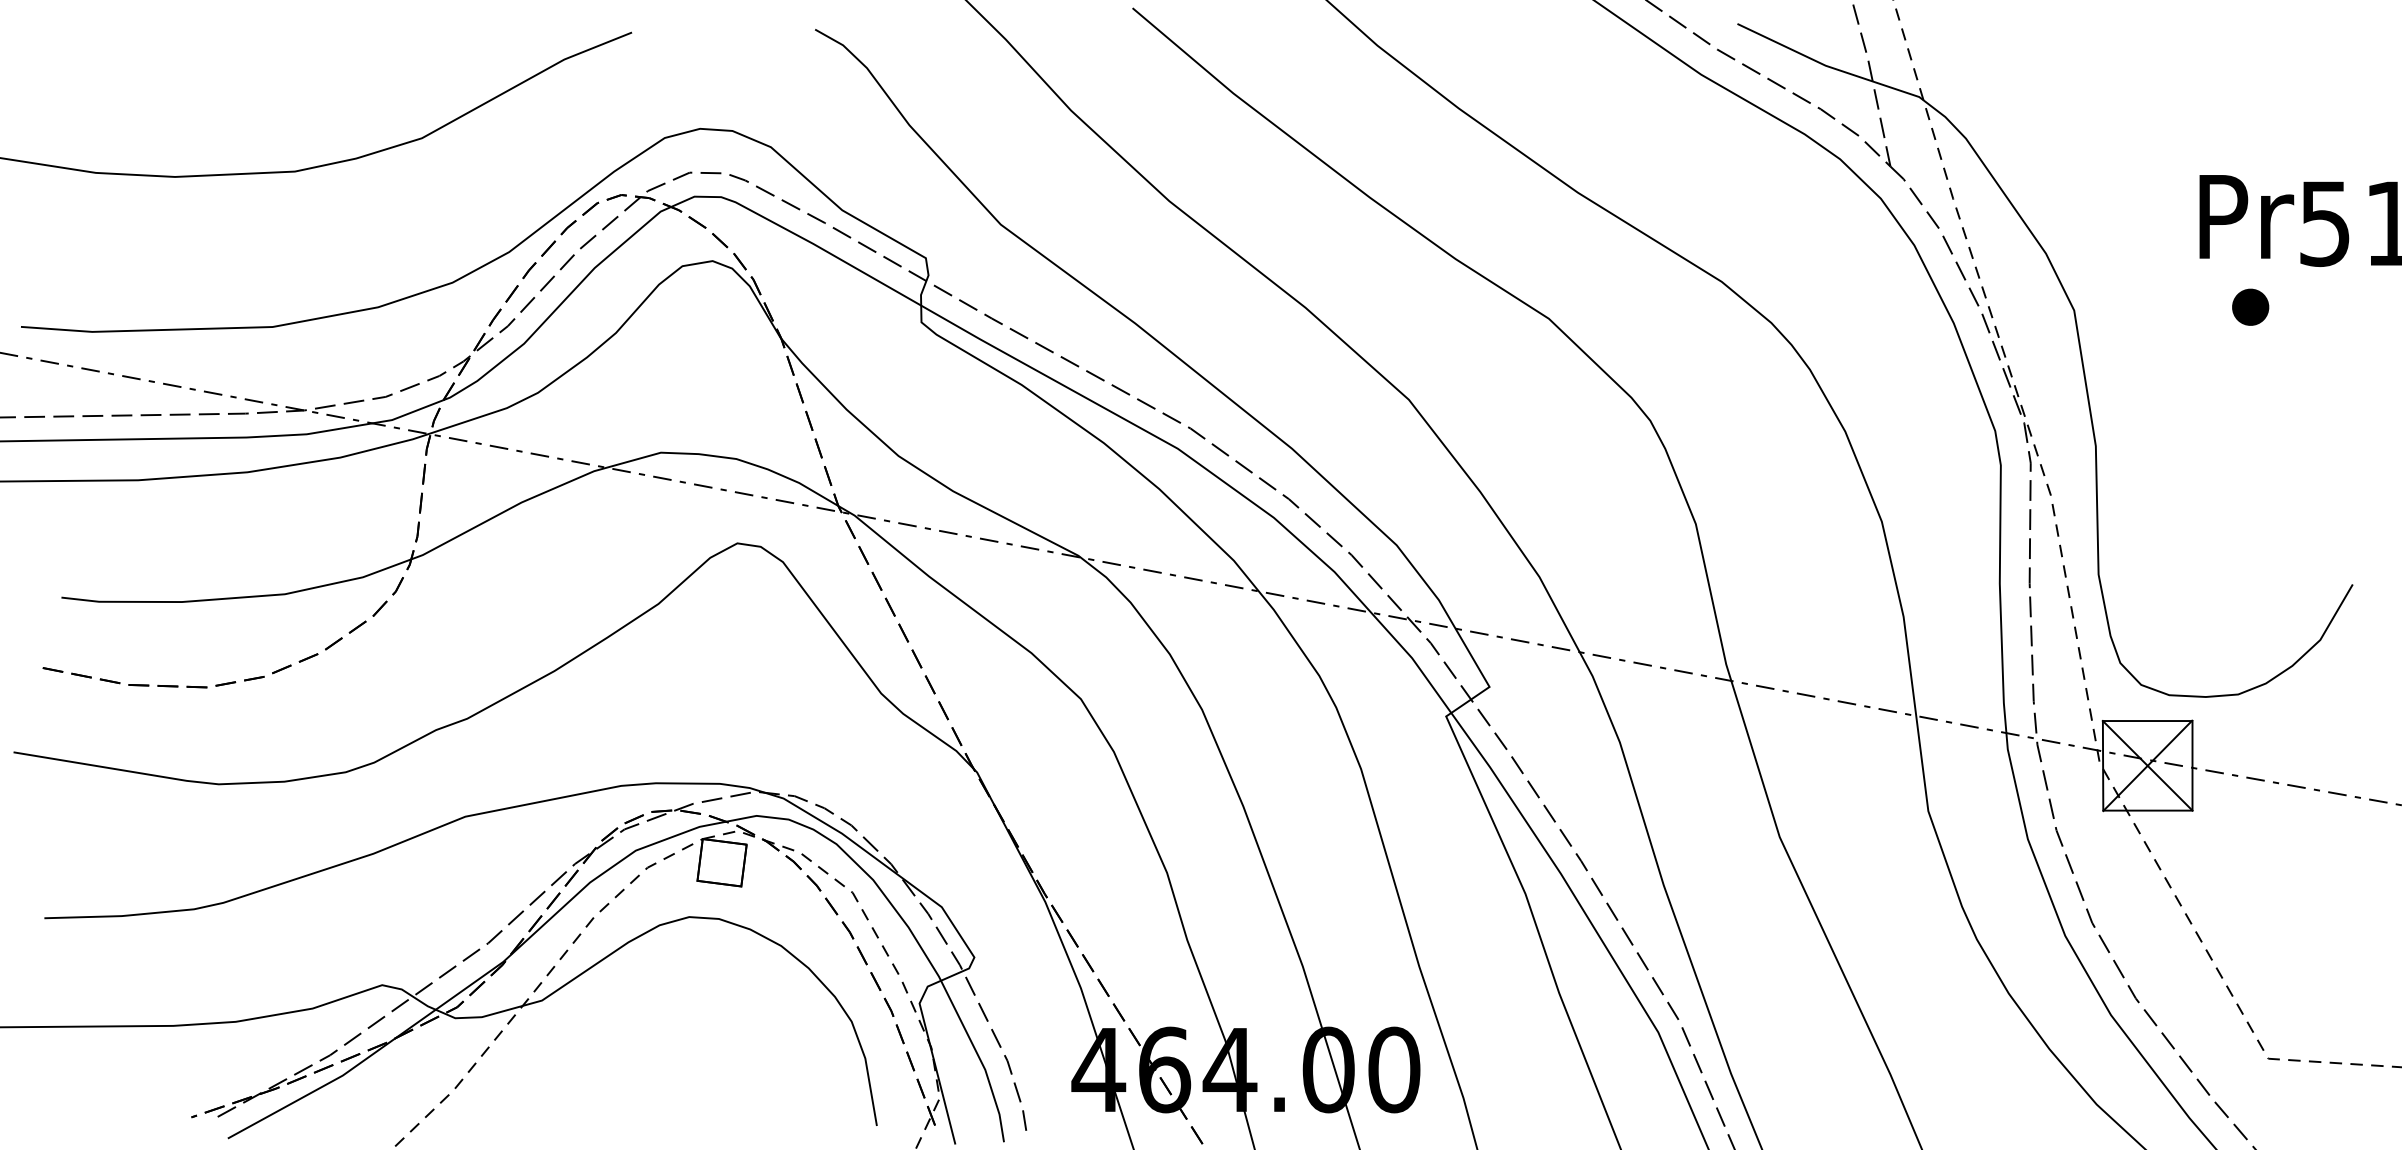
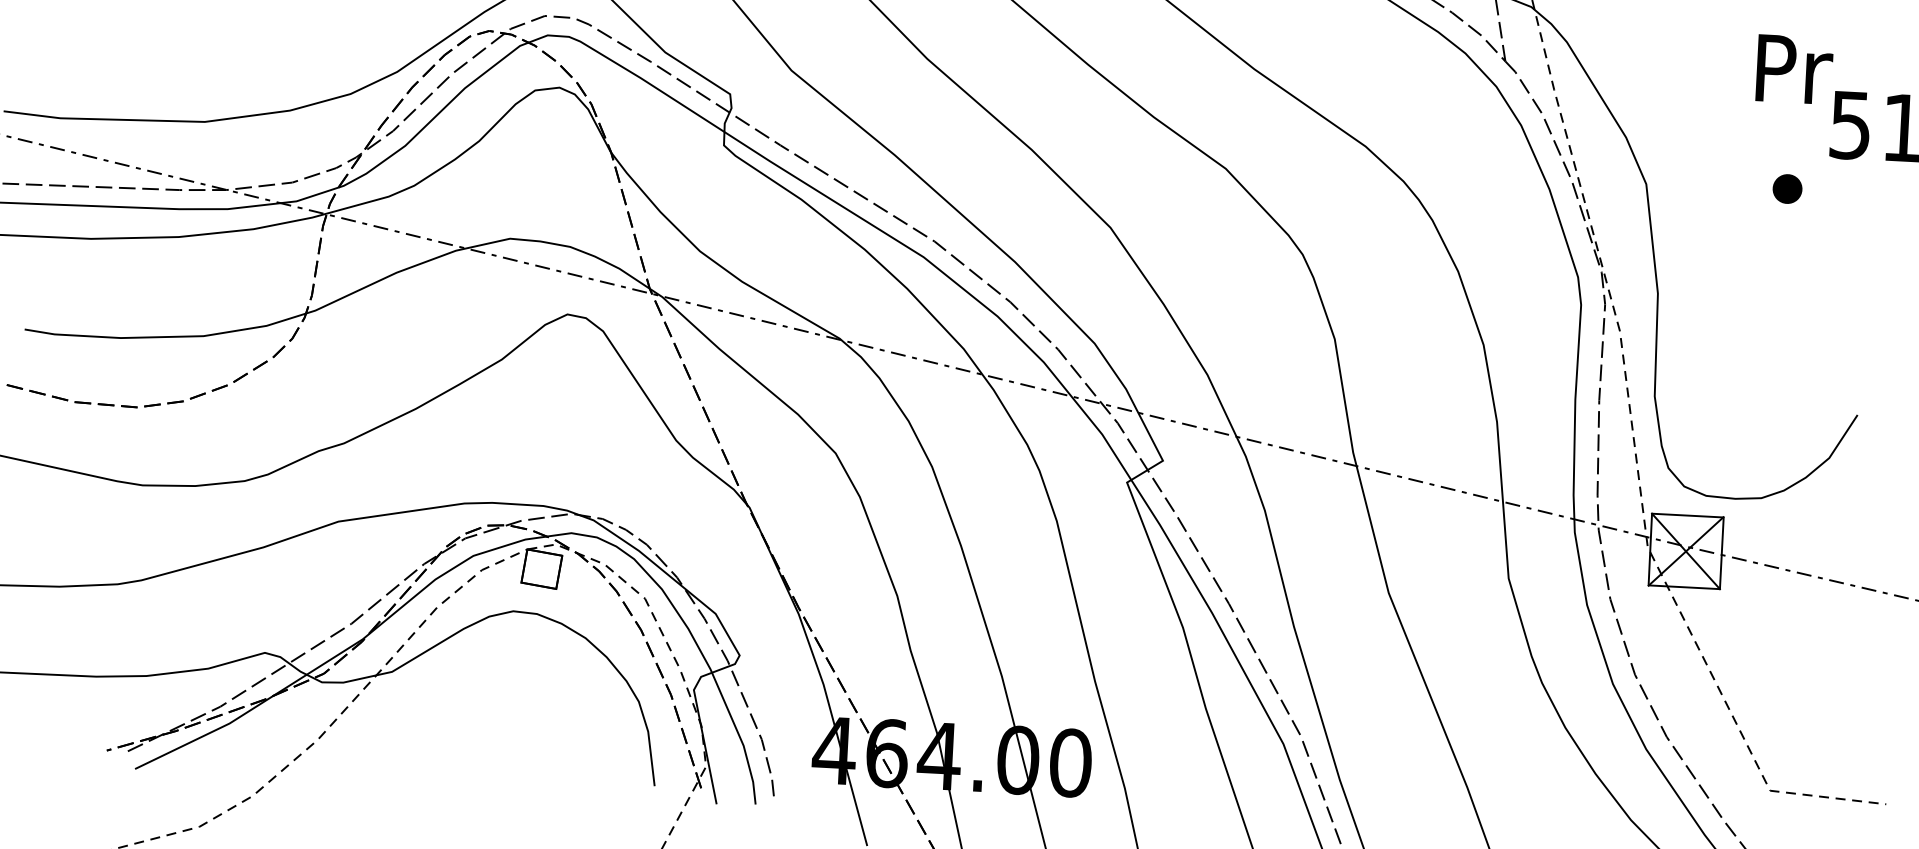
text: (2246, 216) -> (1794, 69), moved

